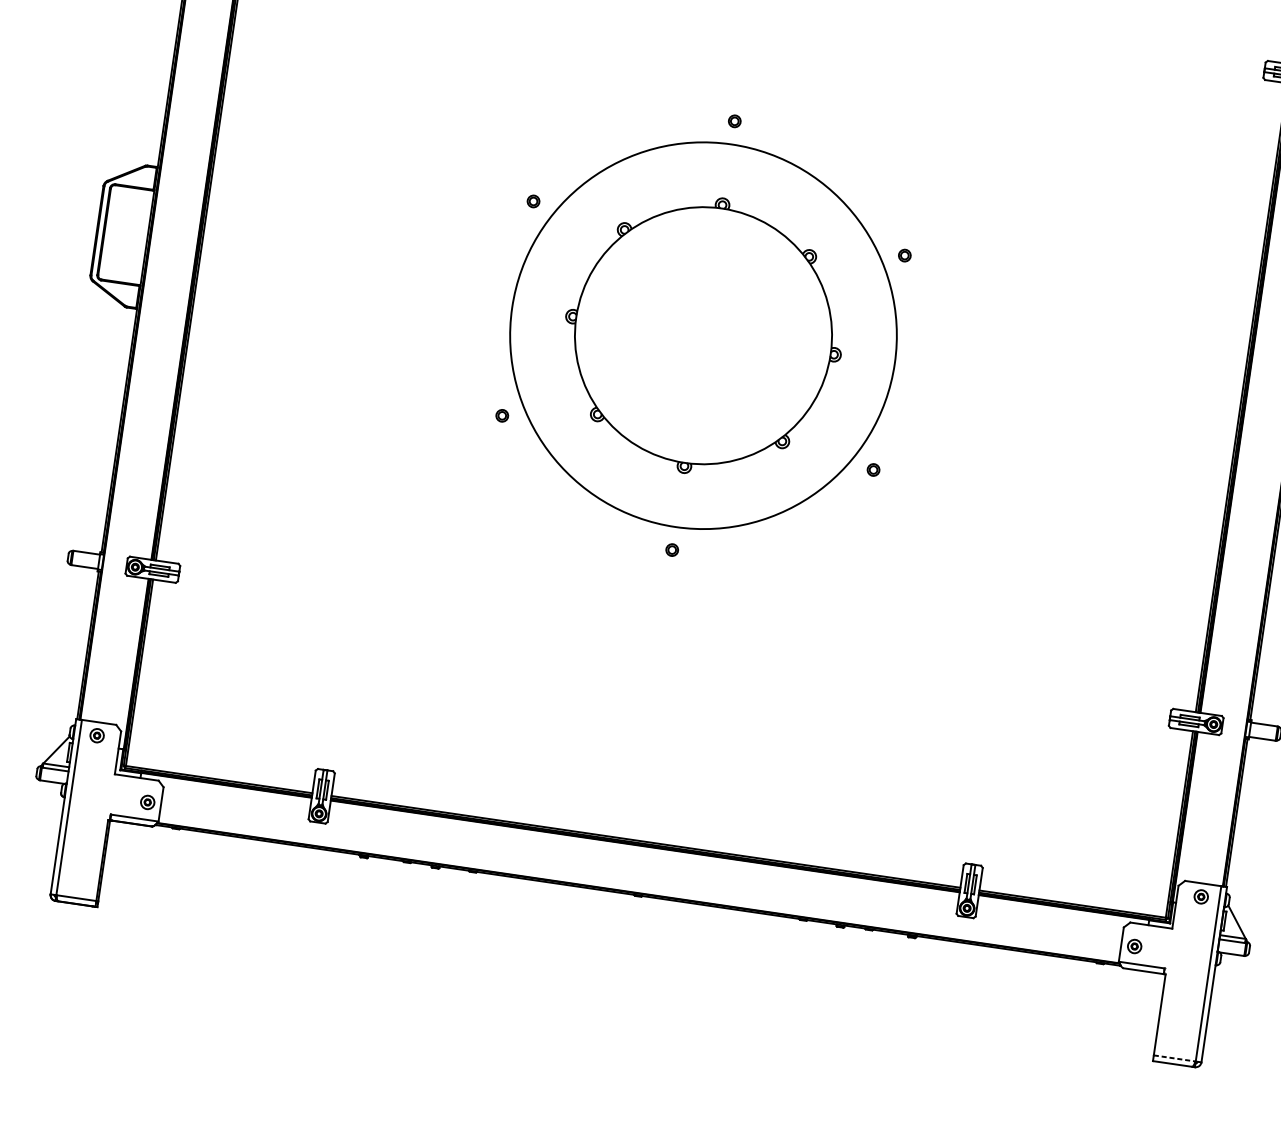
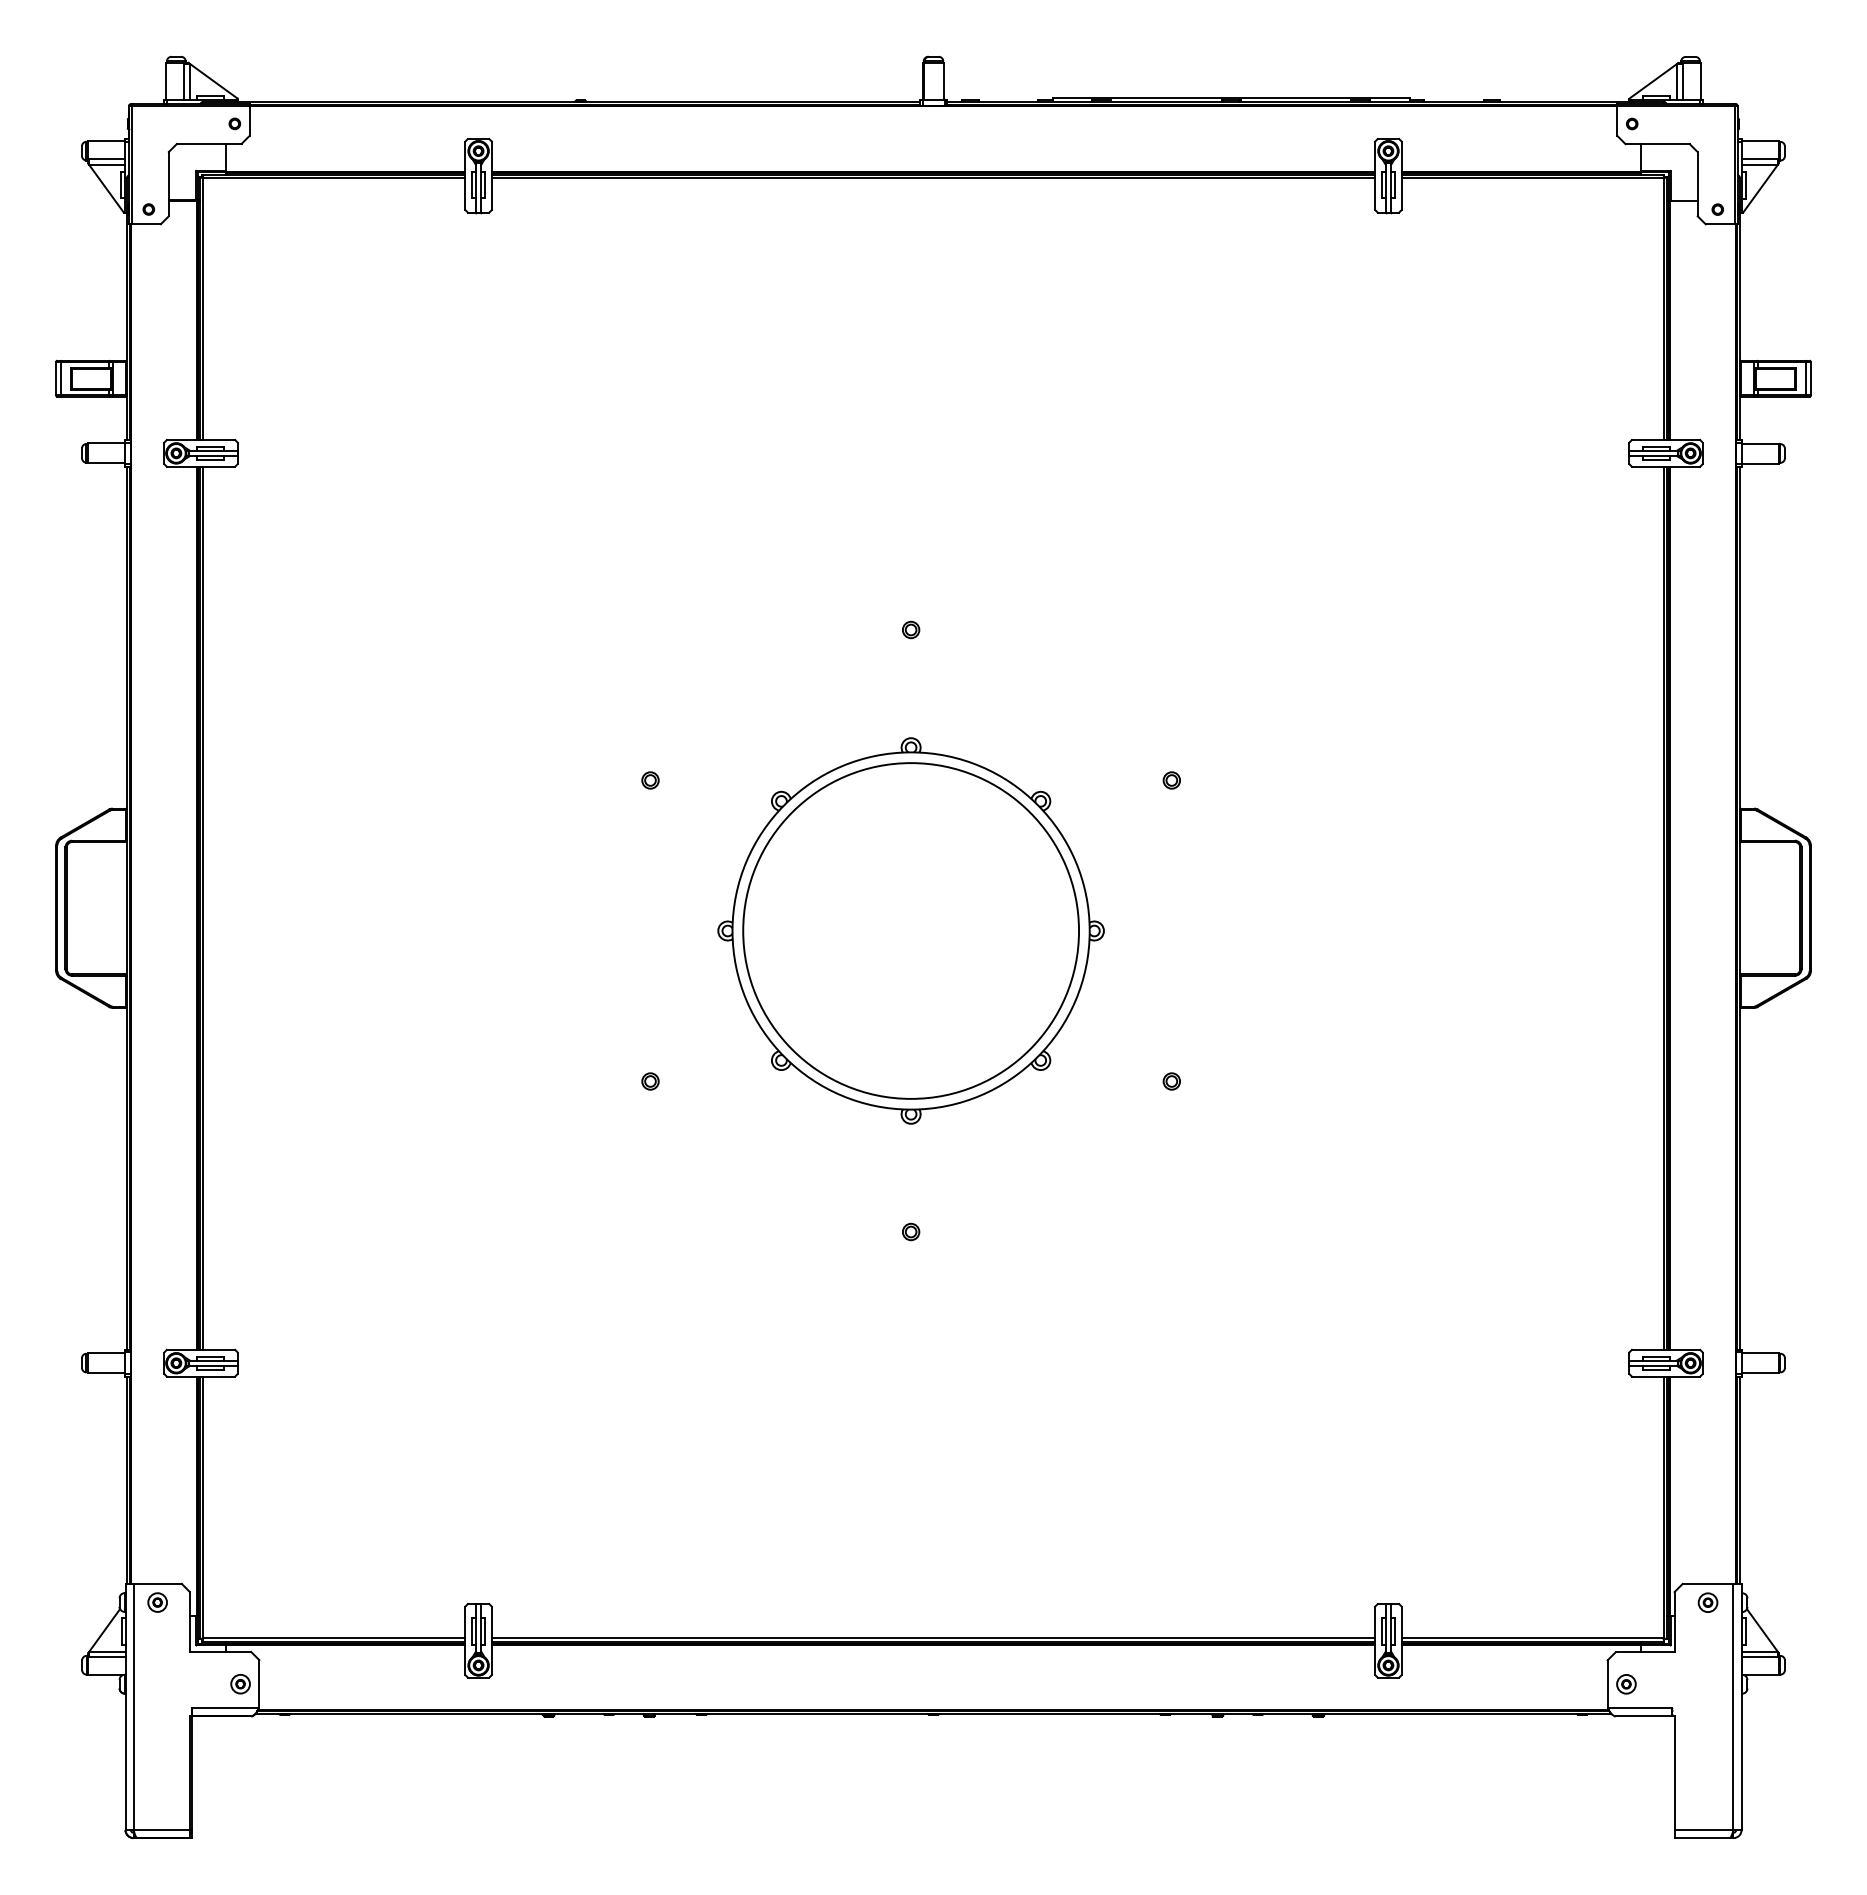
circle: (703, 335) -> (911, 930), size x0.62
line: (1175, 1058) -> (1704, 1830), dashed -> solid

